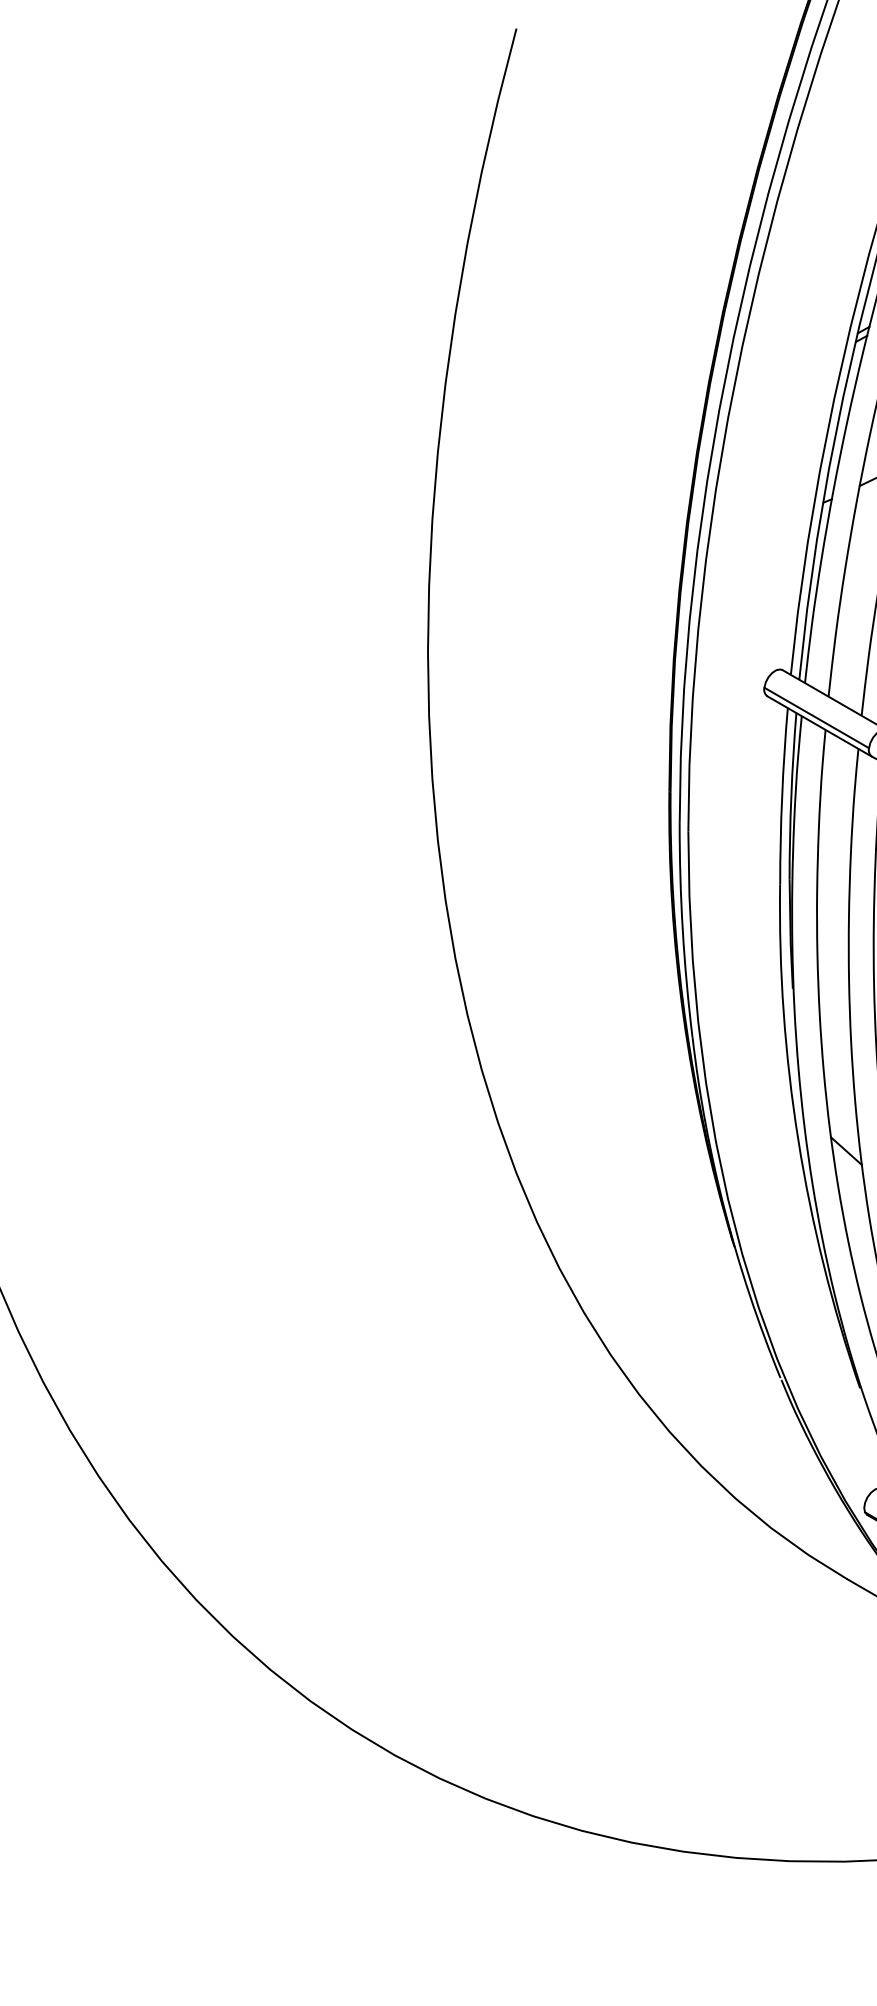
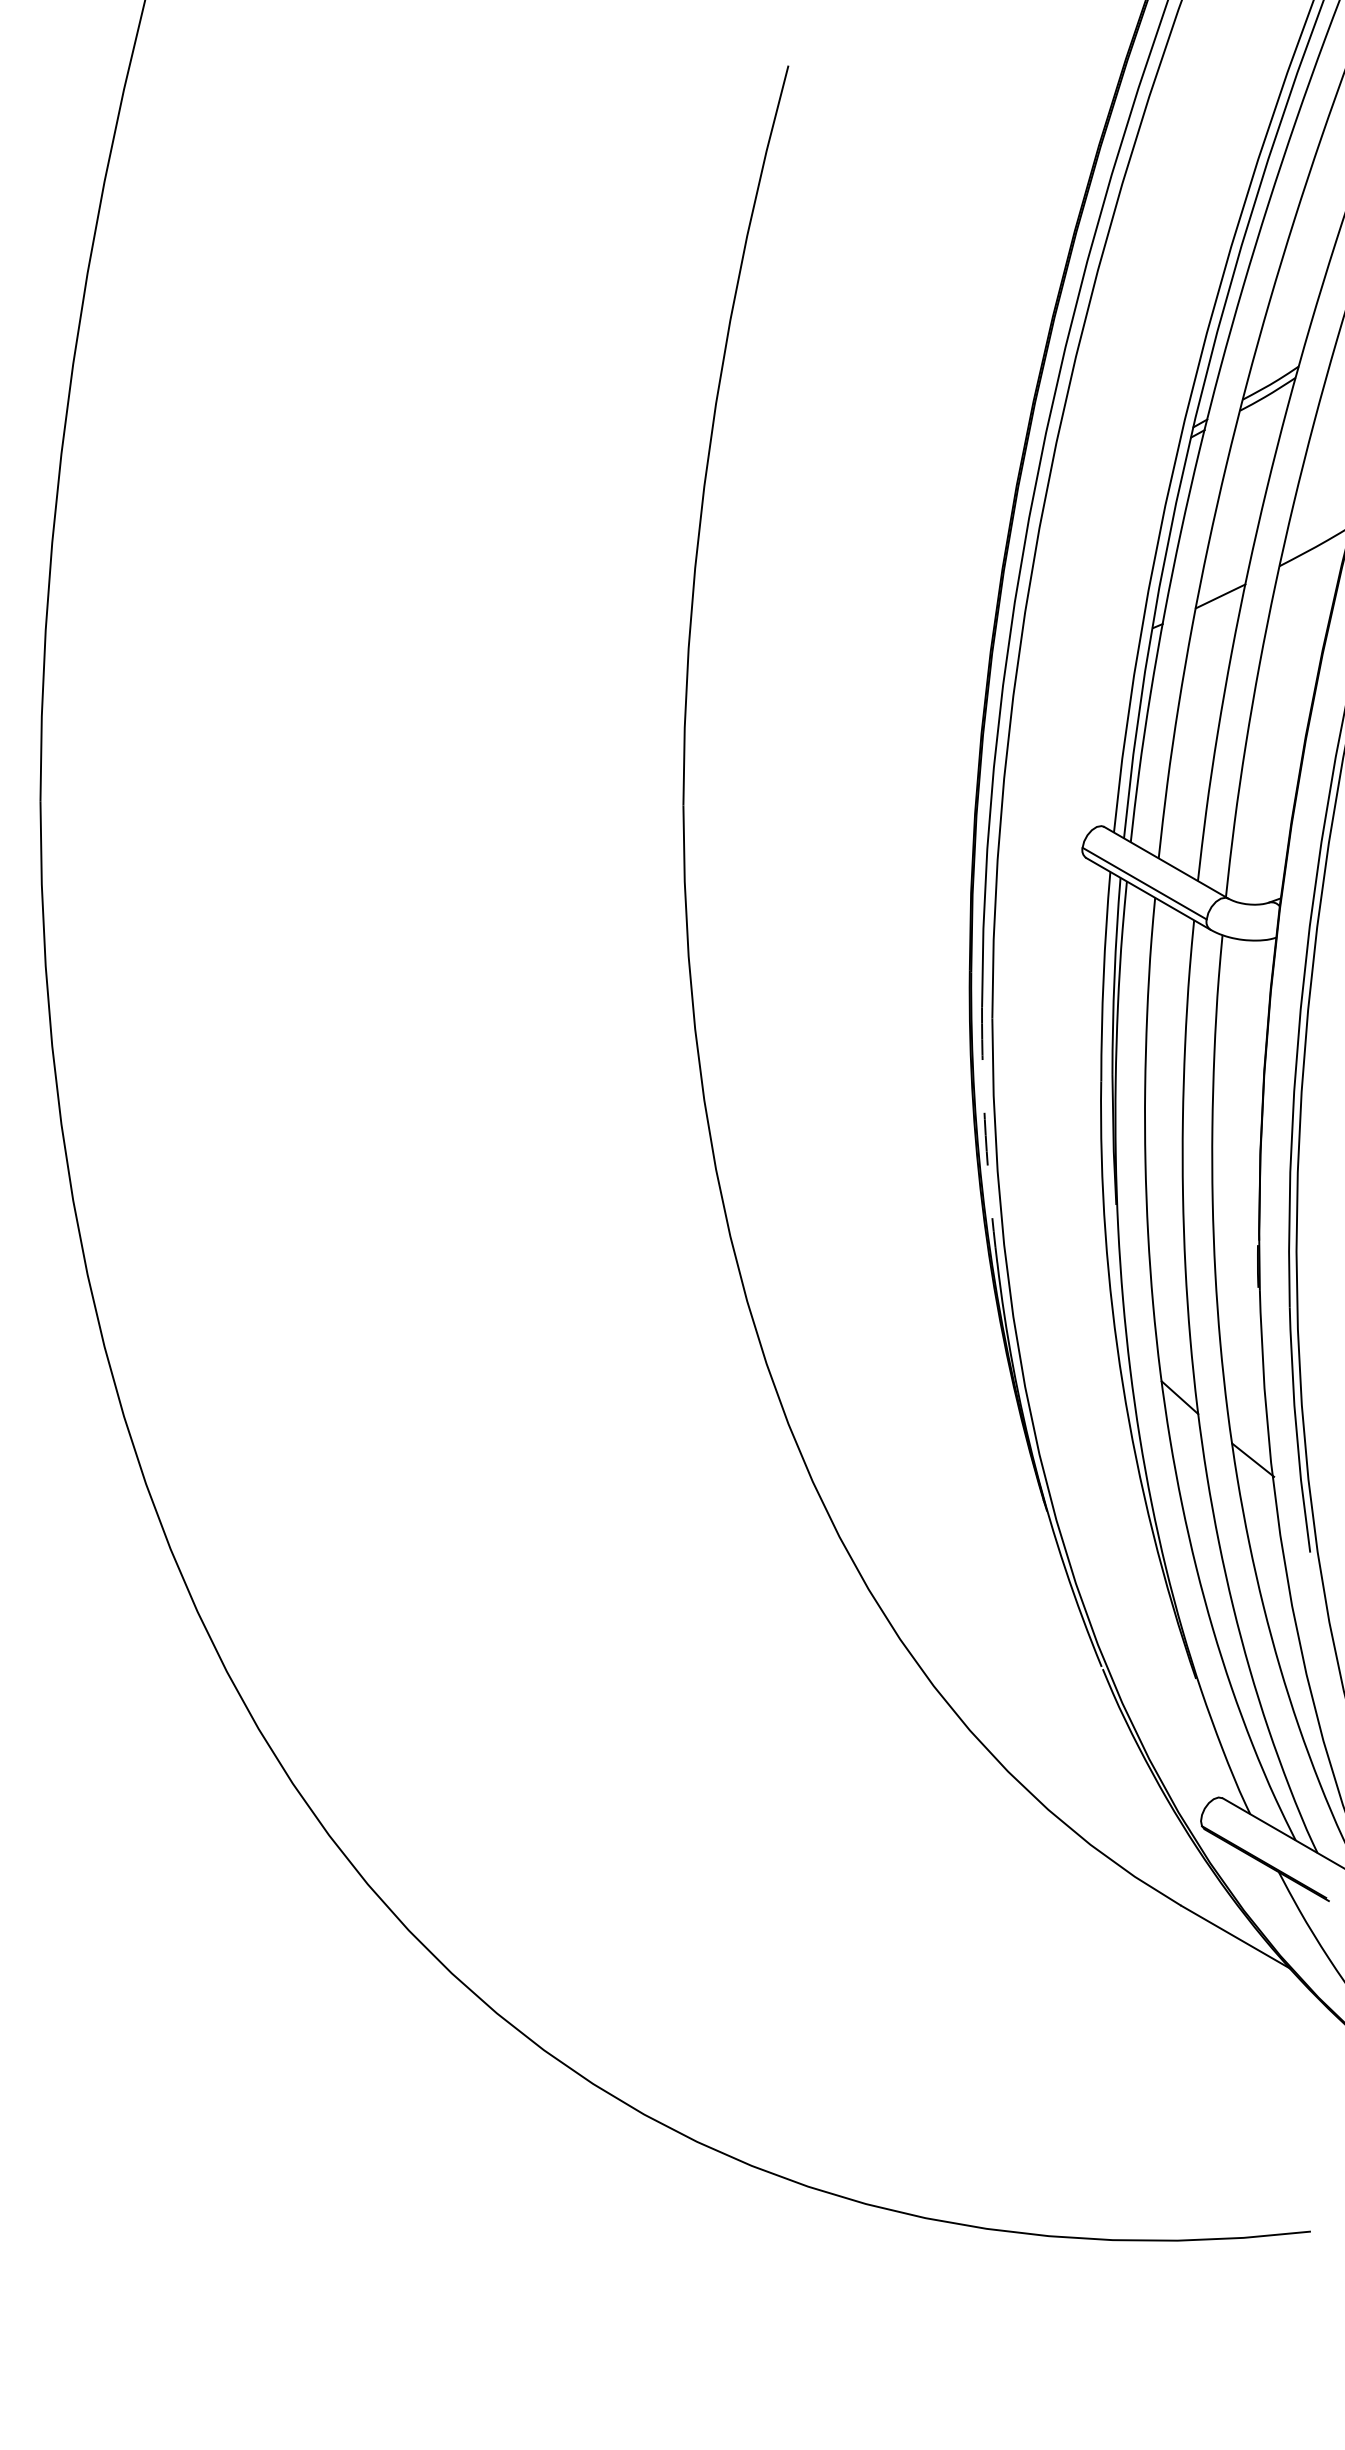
arc: (682, 930) -> (985, 1135), solid -> dashed

